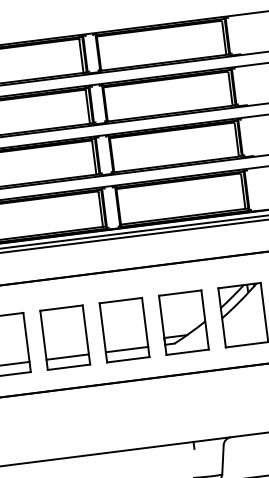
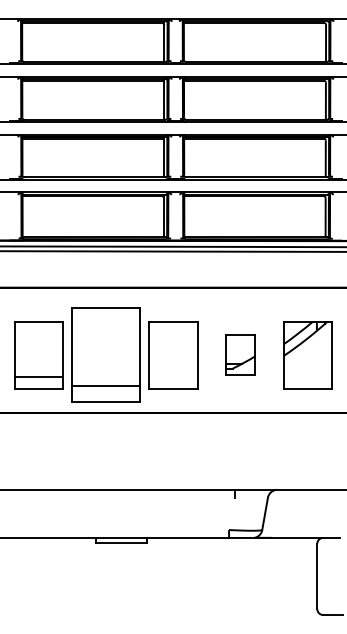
part: (183, 323) -> (240, 355), size x0.6
part: (64, 338) -> (105, 355), size x1.4
line: (127, 349) -> (173, 377), removed

